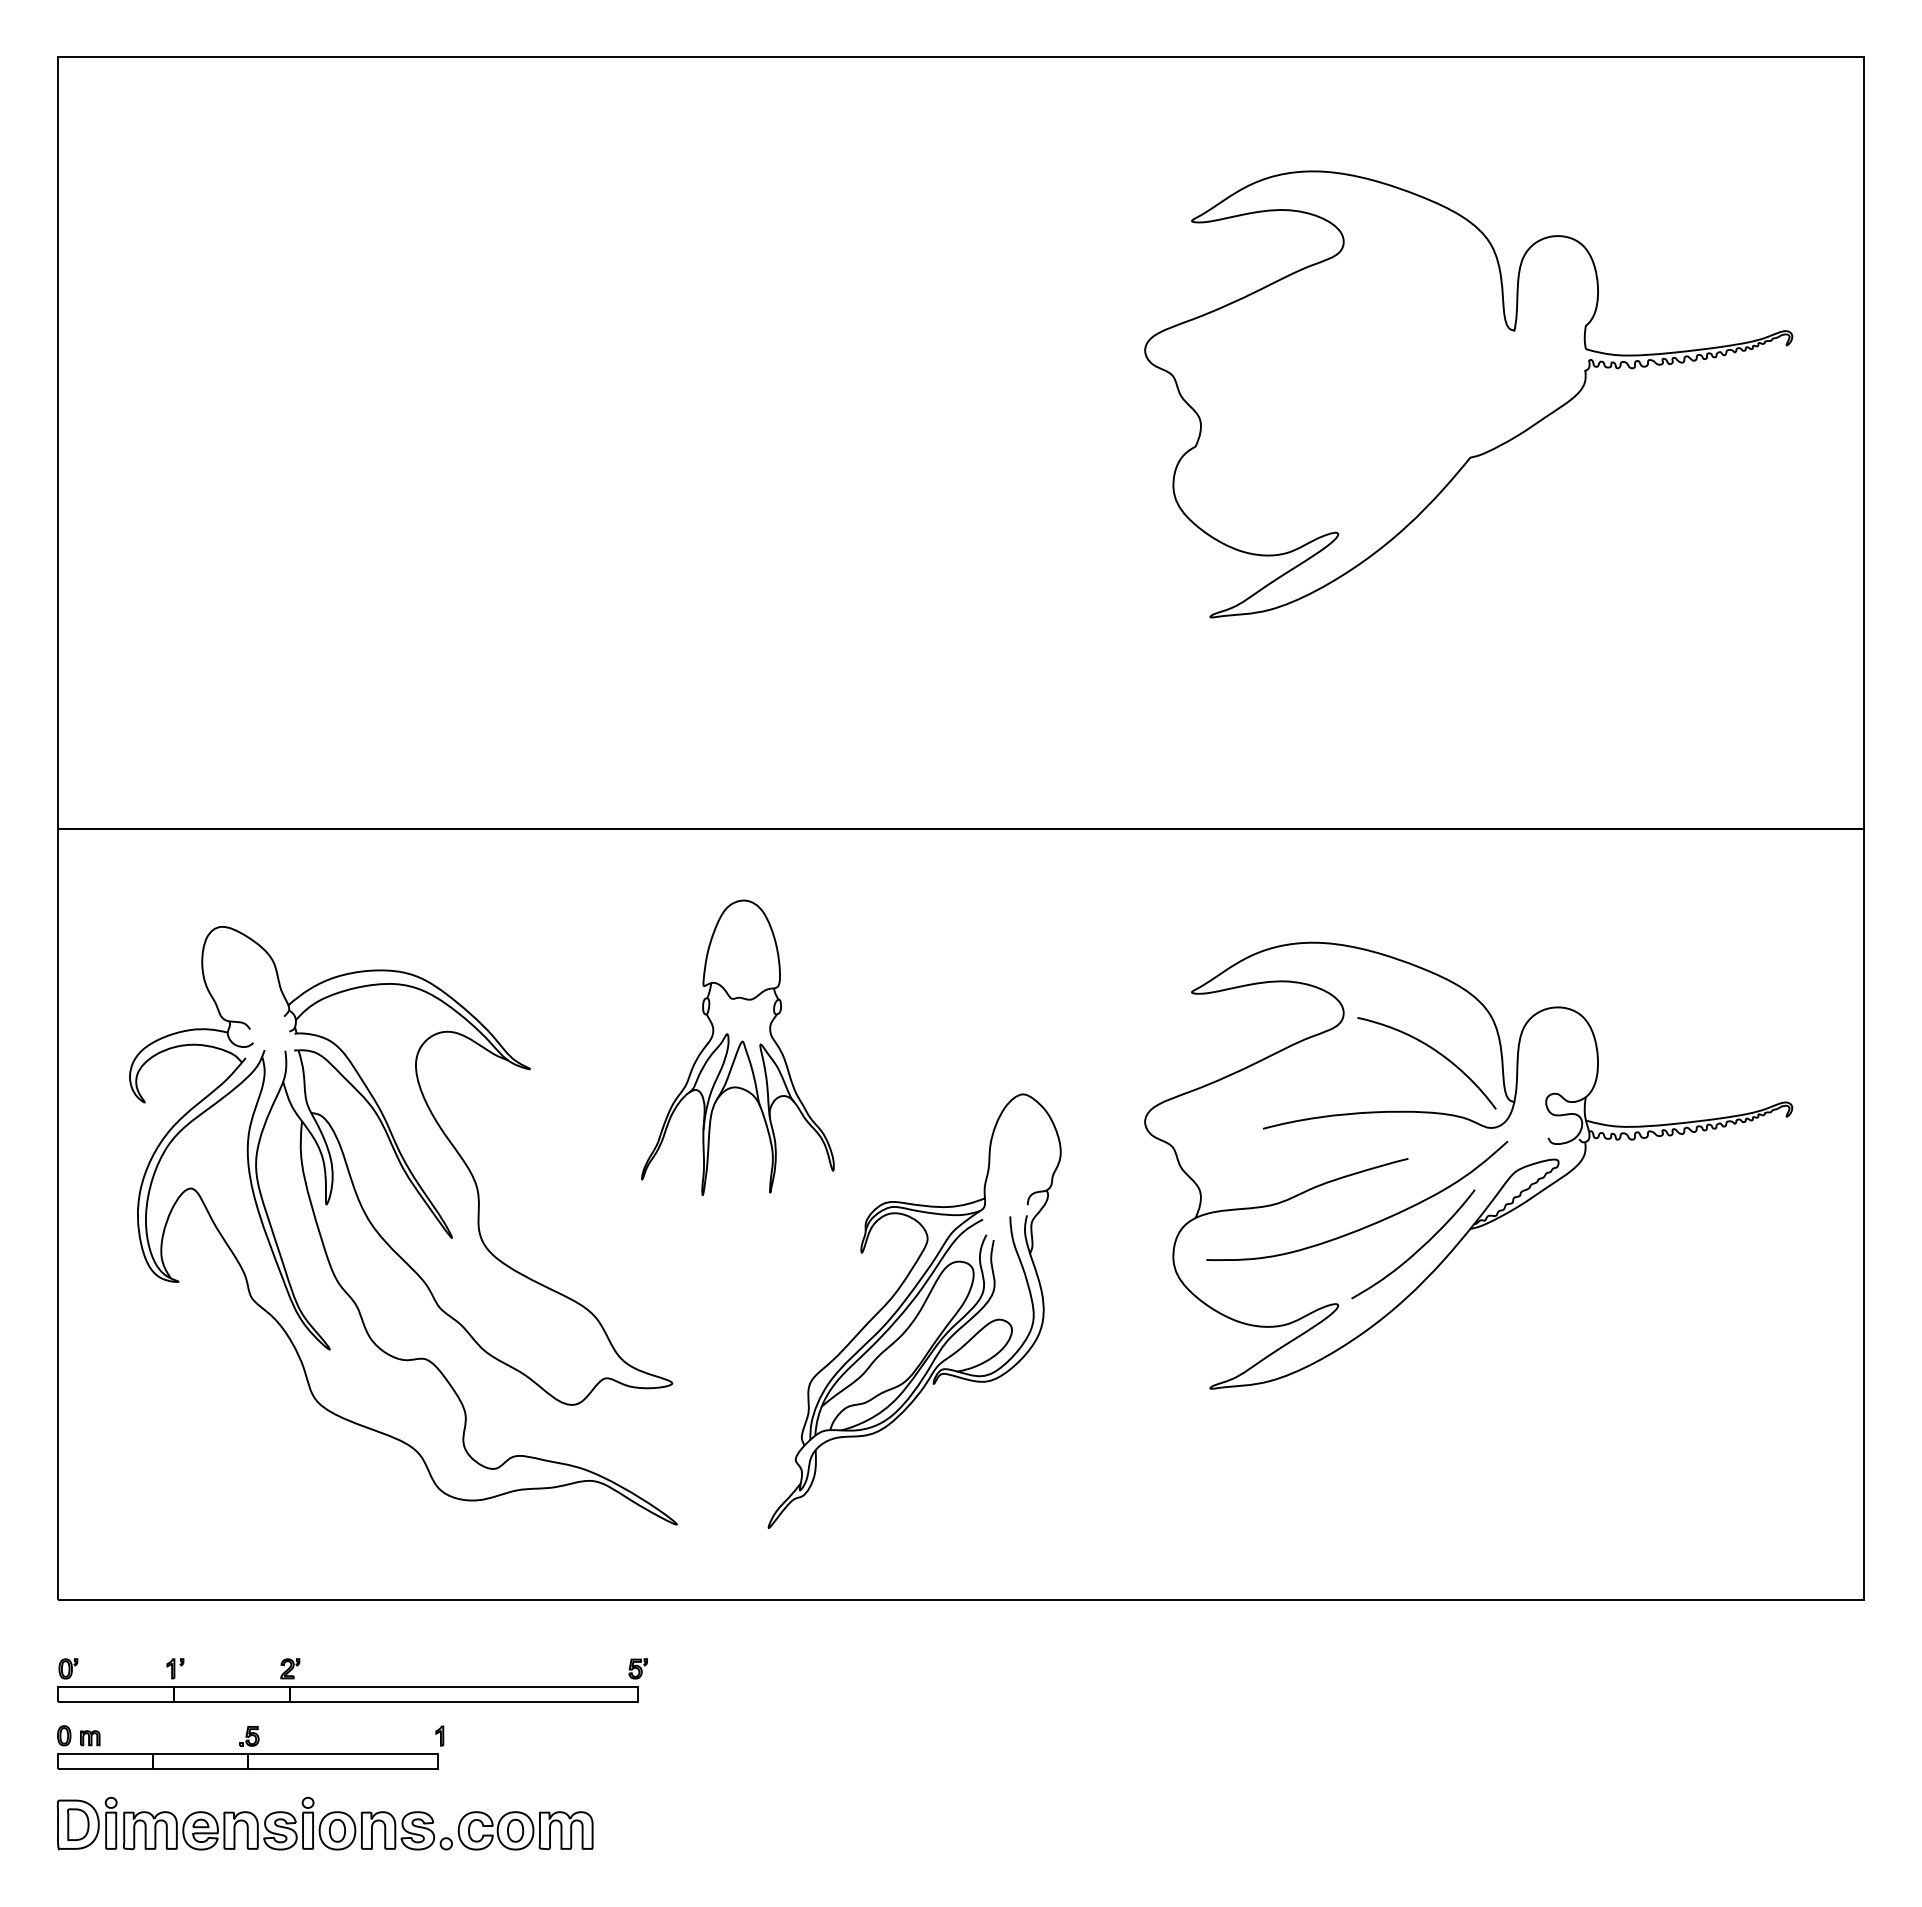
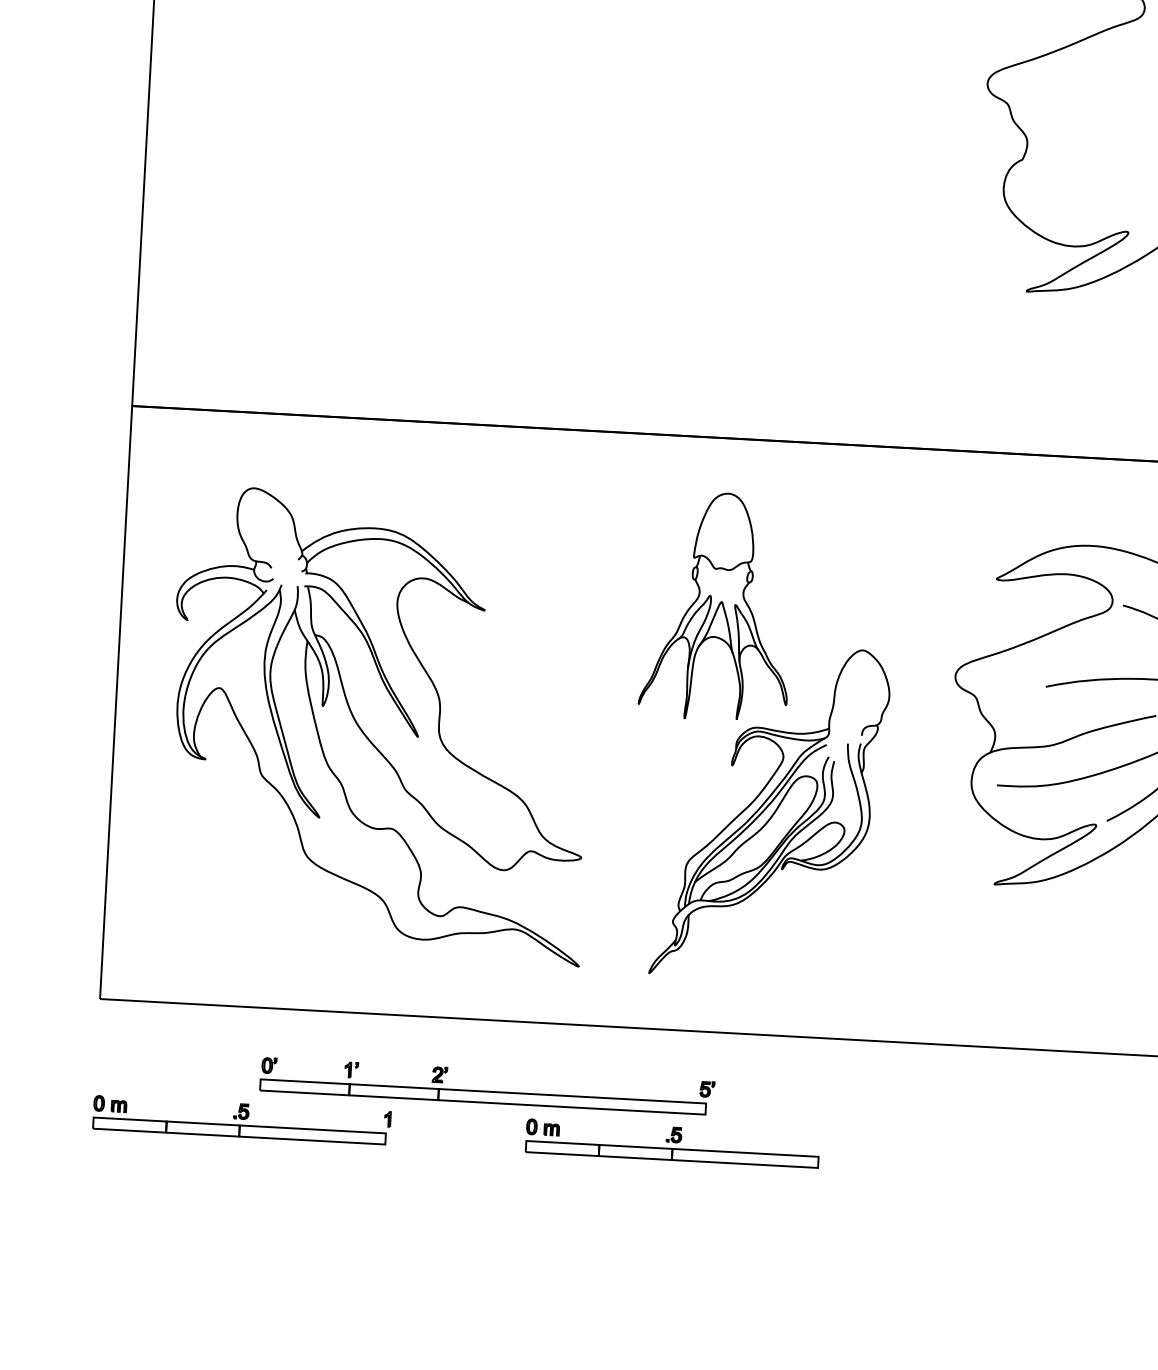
part: (737, 1047) -> (717, 606), moved
part: (352, 1680) -> (487, 1086), moved
part: (810, 1747) -> (672, 1143), added
part: (324, 1823) -> (295, 1181), removed

